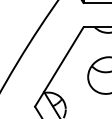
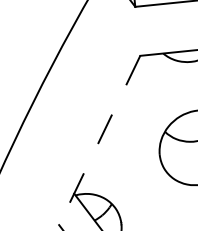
line: (59, 67) -> (100, 141), solid -> dashed

